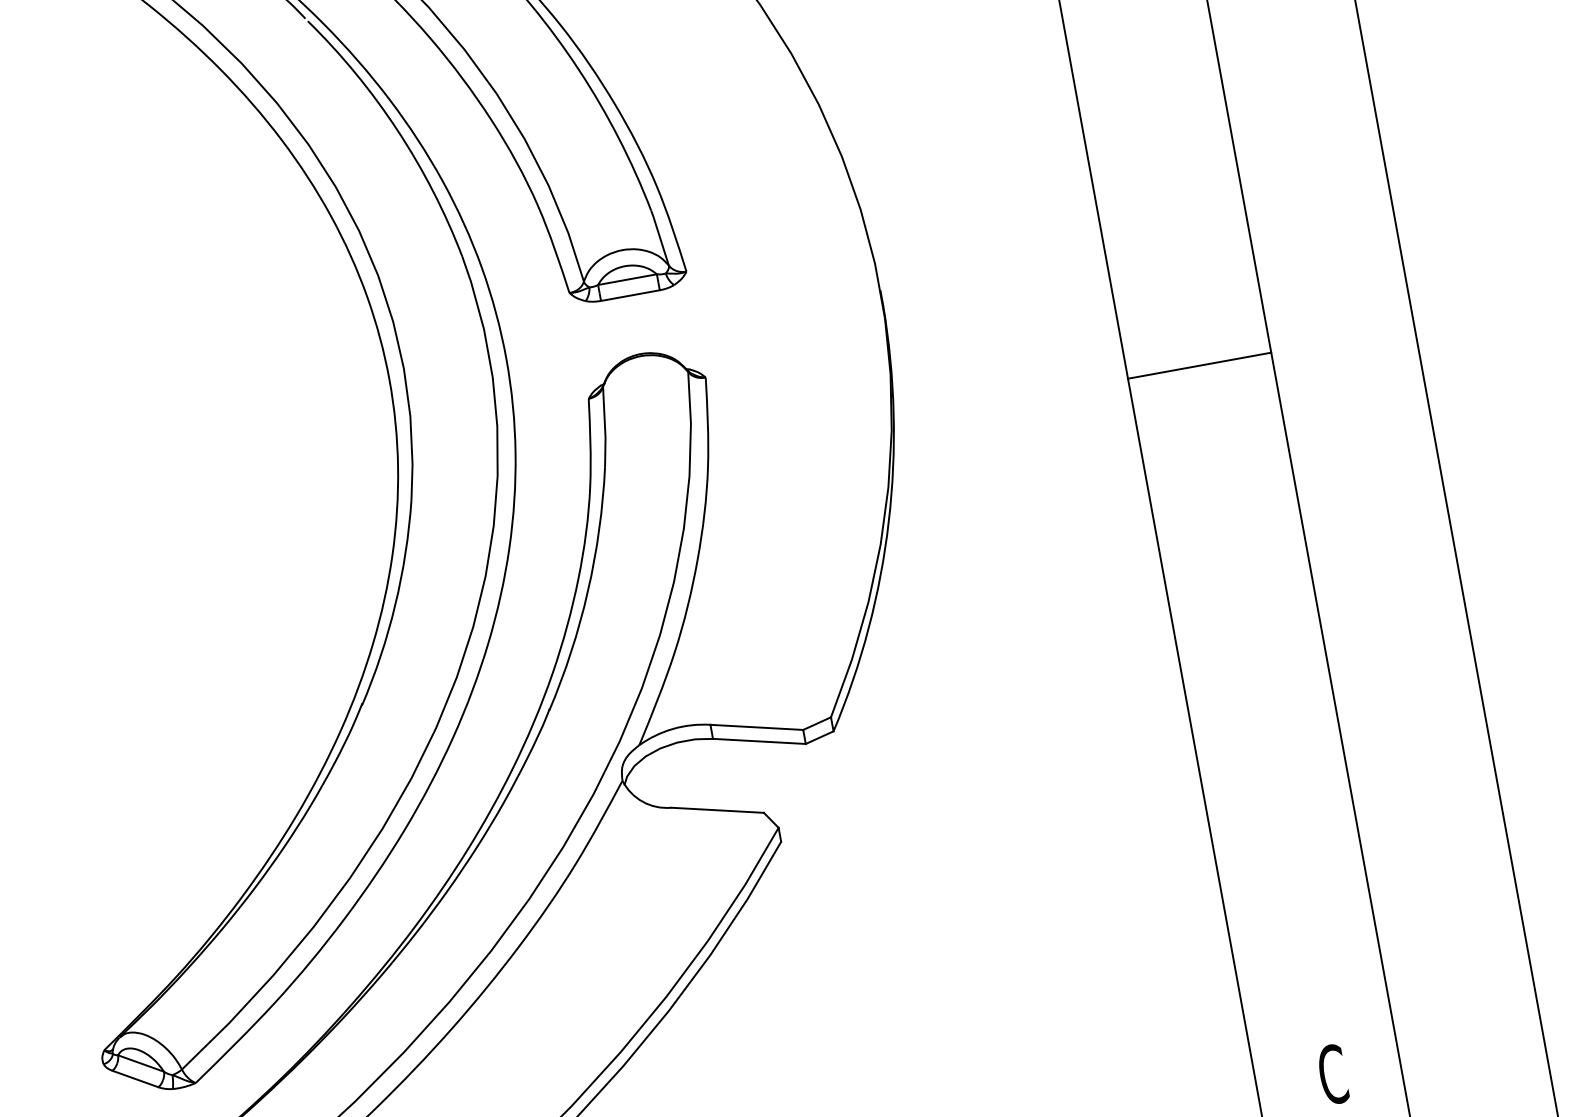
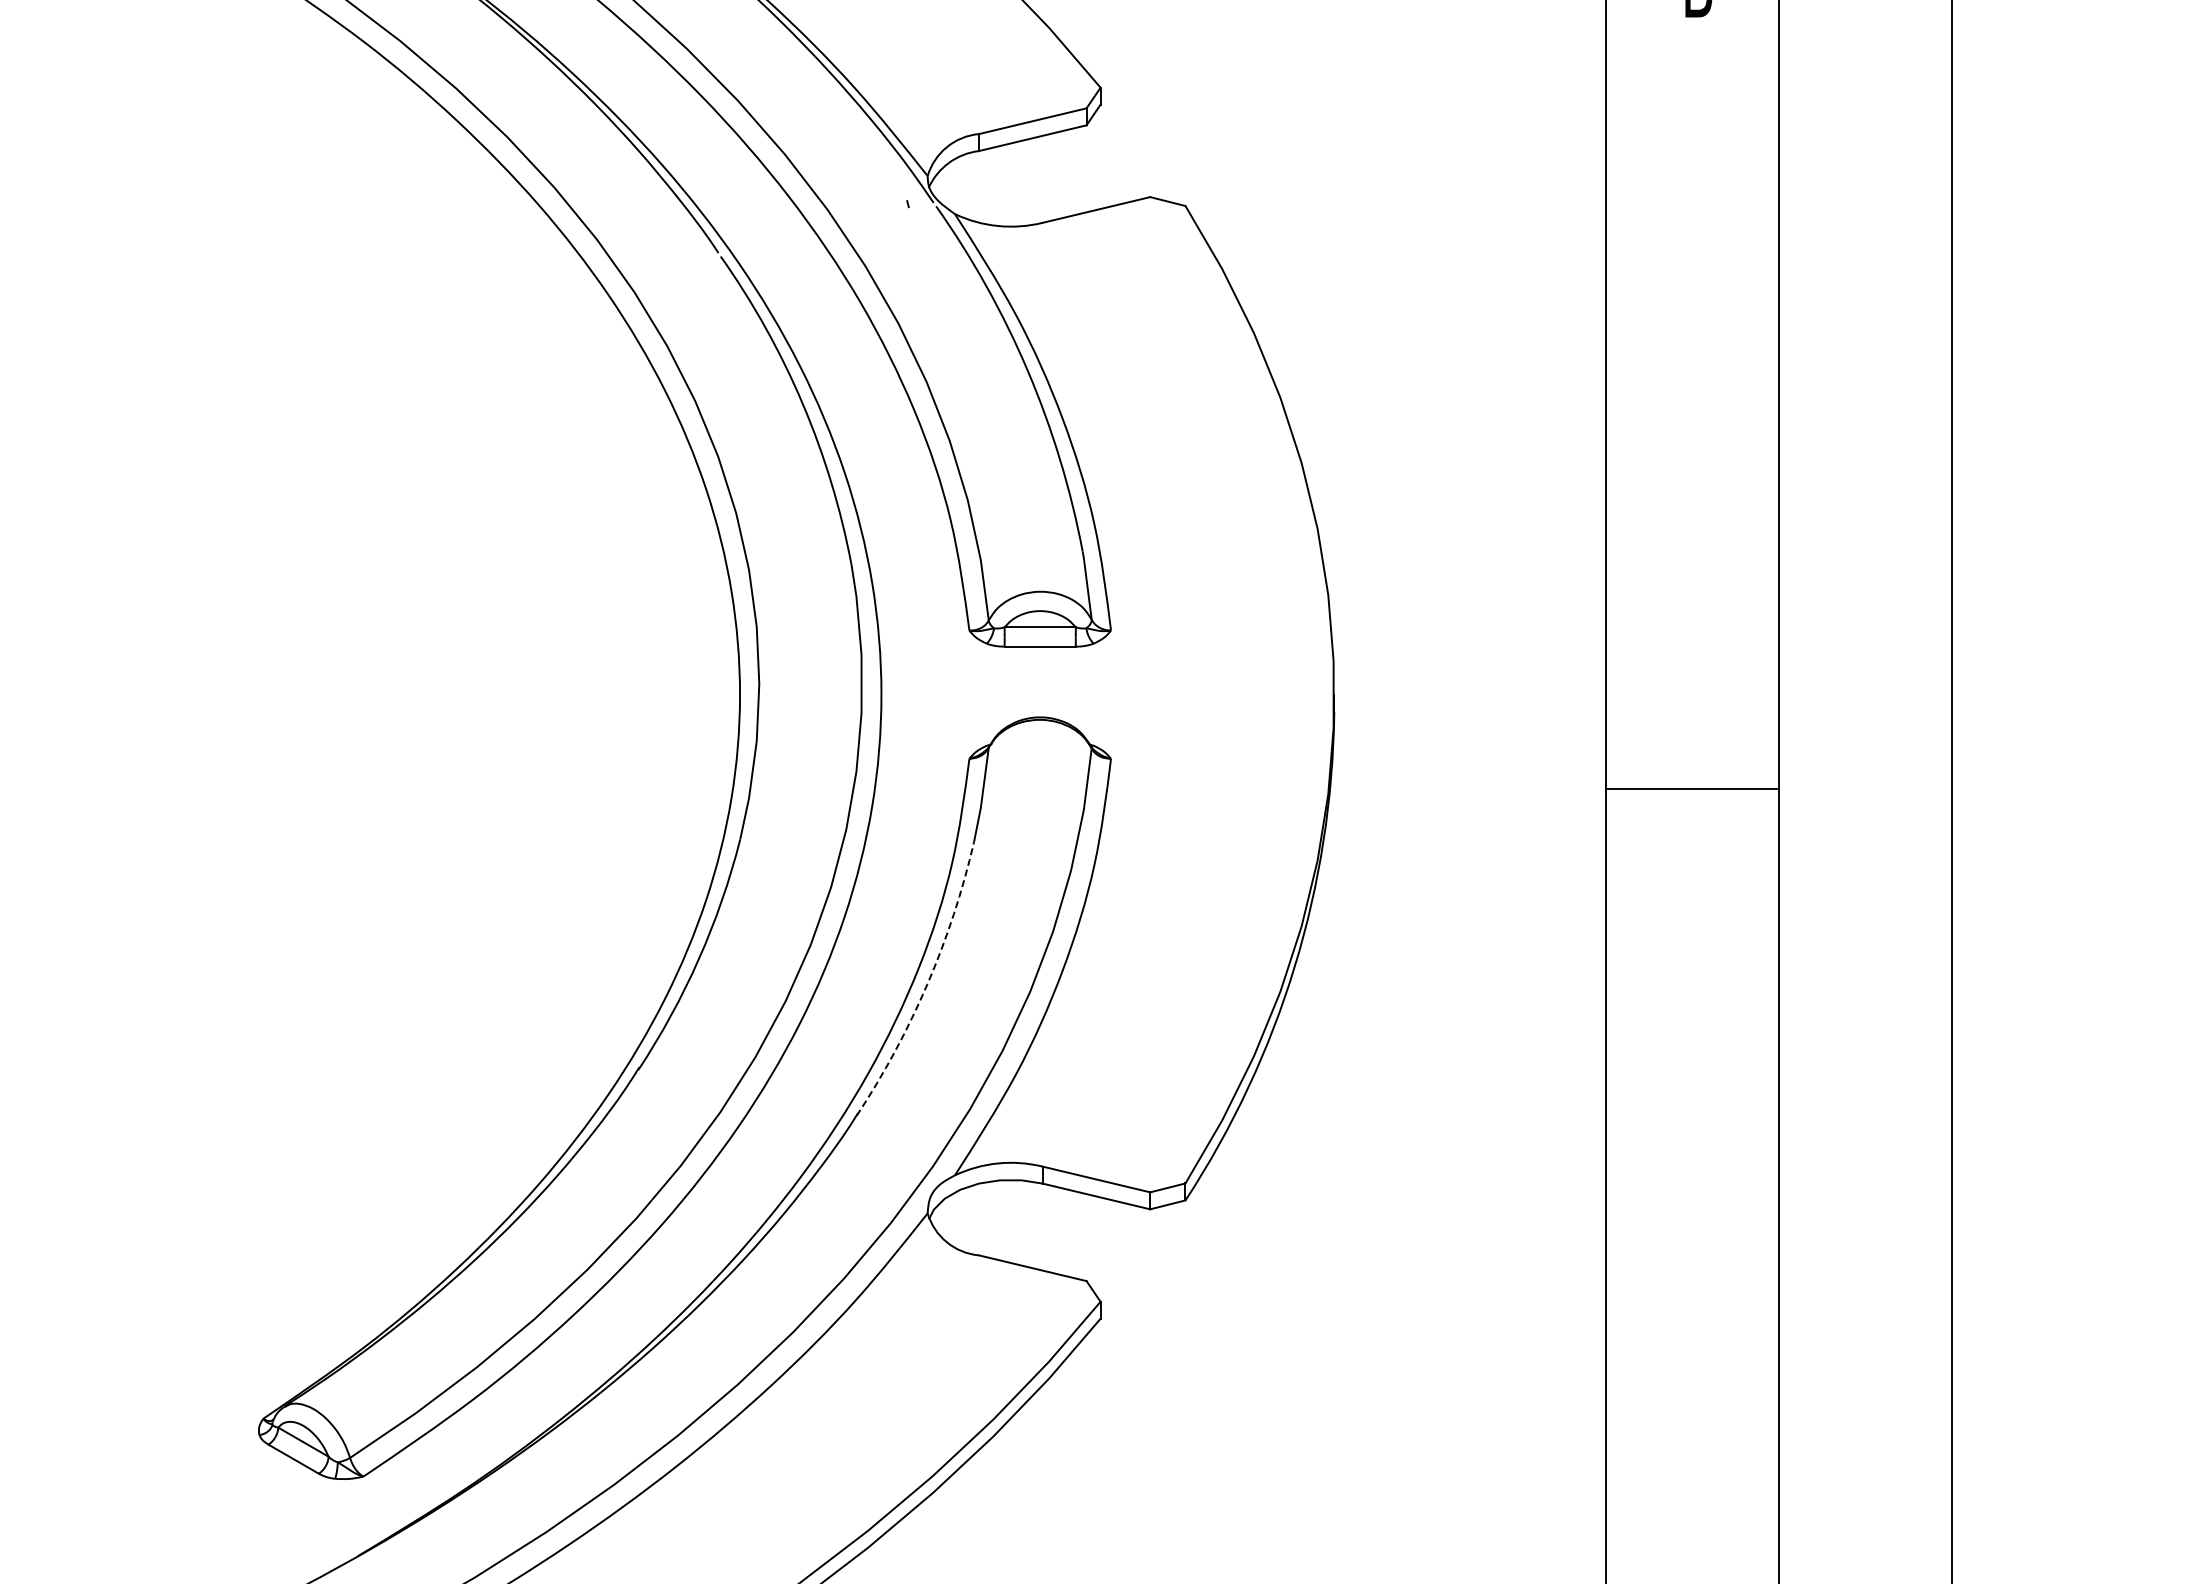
line: (1199, 366) -> (1691, 789), moved
arc: (587, 591) -> (927, 984), solid -> dashed

